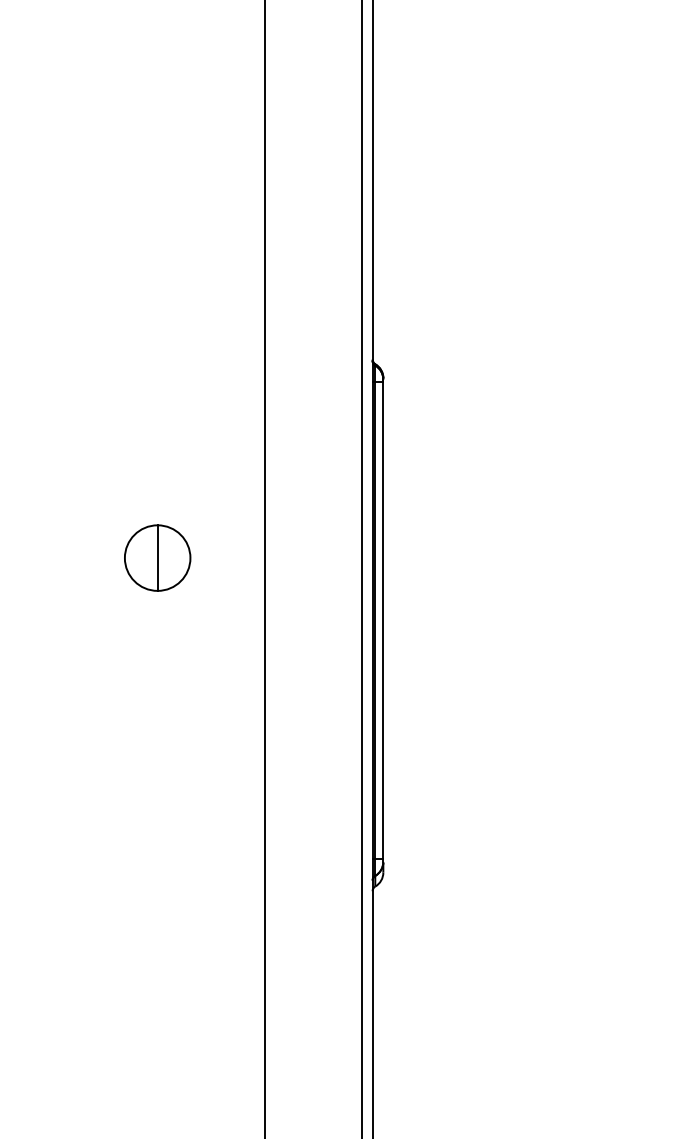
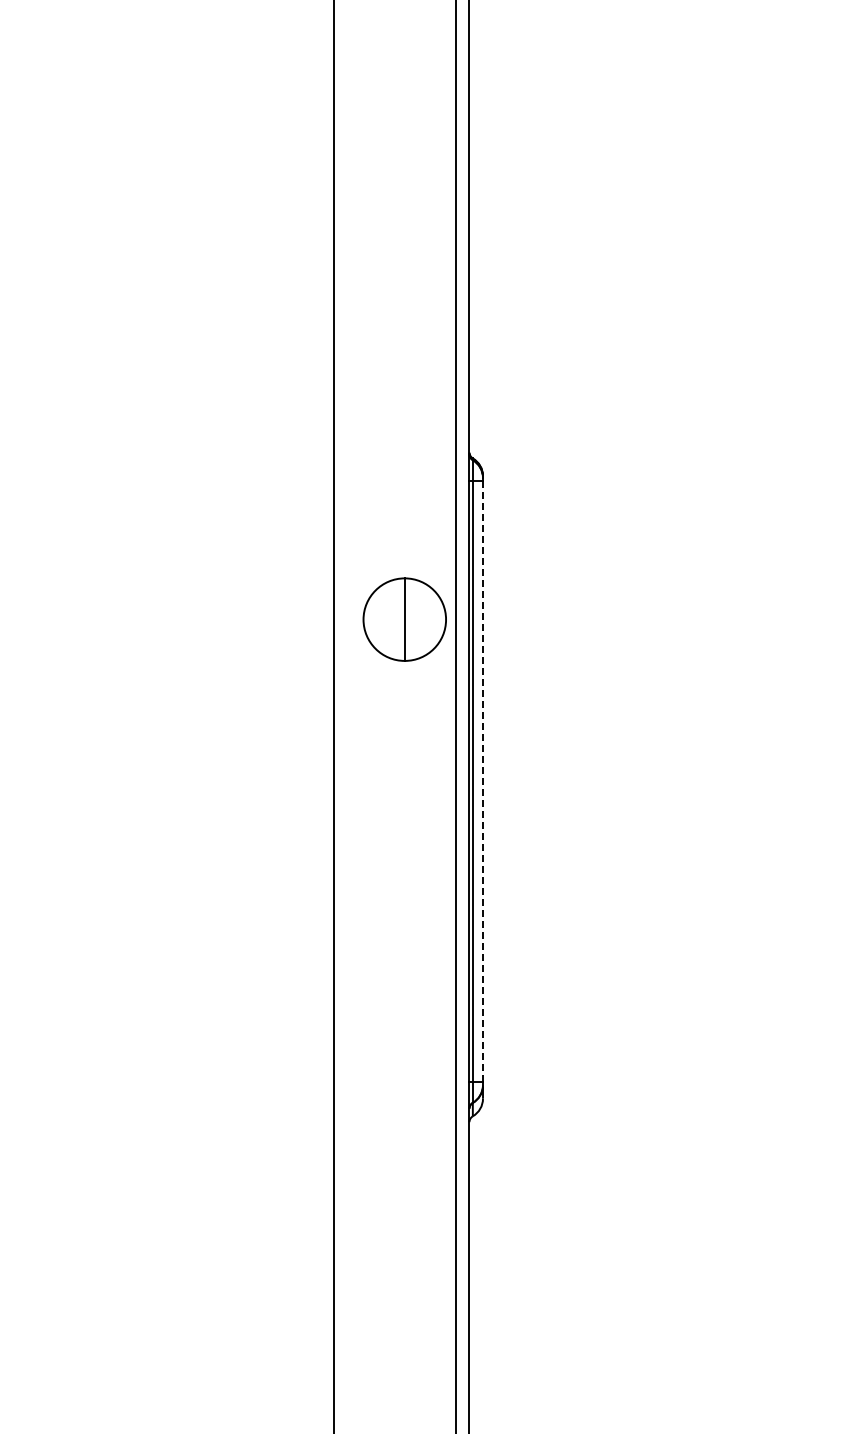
part: (157, 557) -> (404, 619), moved
line: (382, 620) -> (482, 781), solid -> dashed

